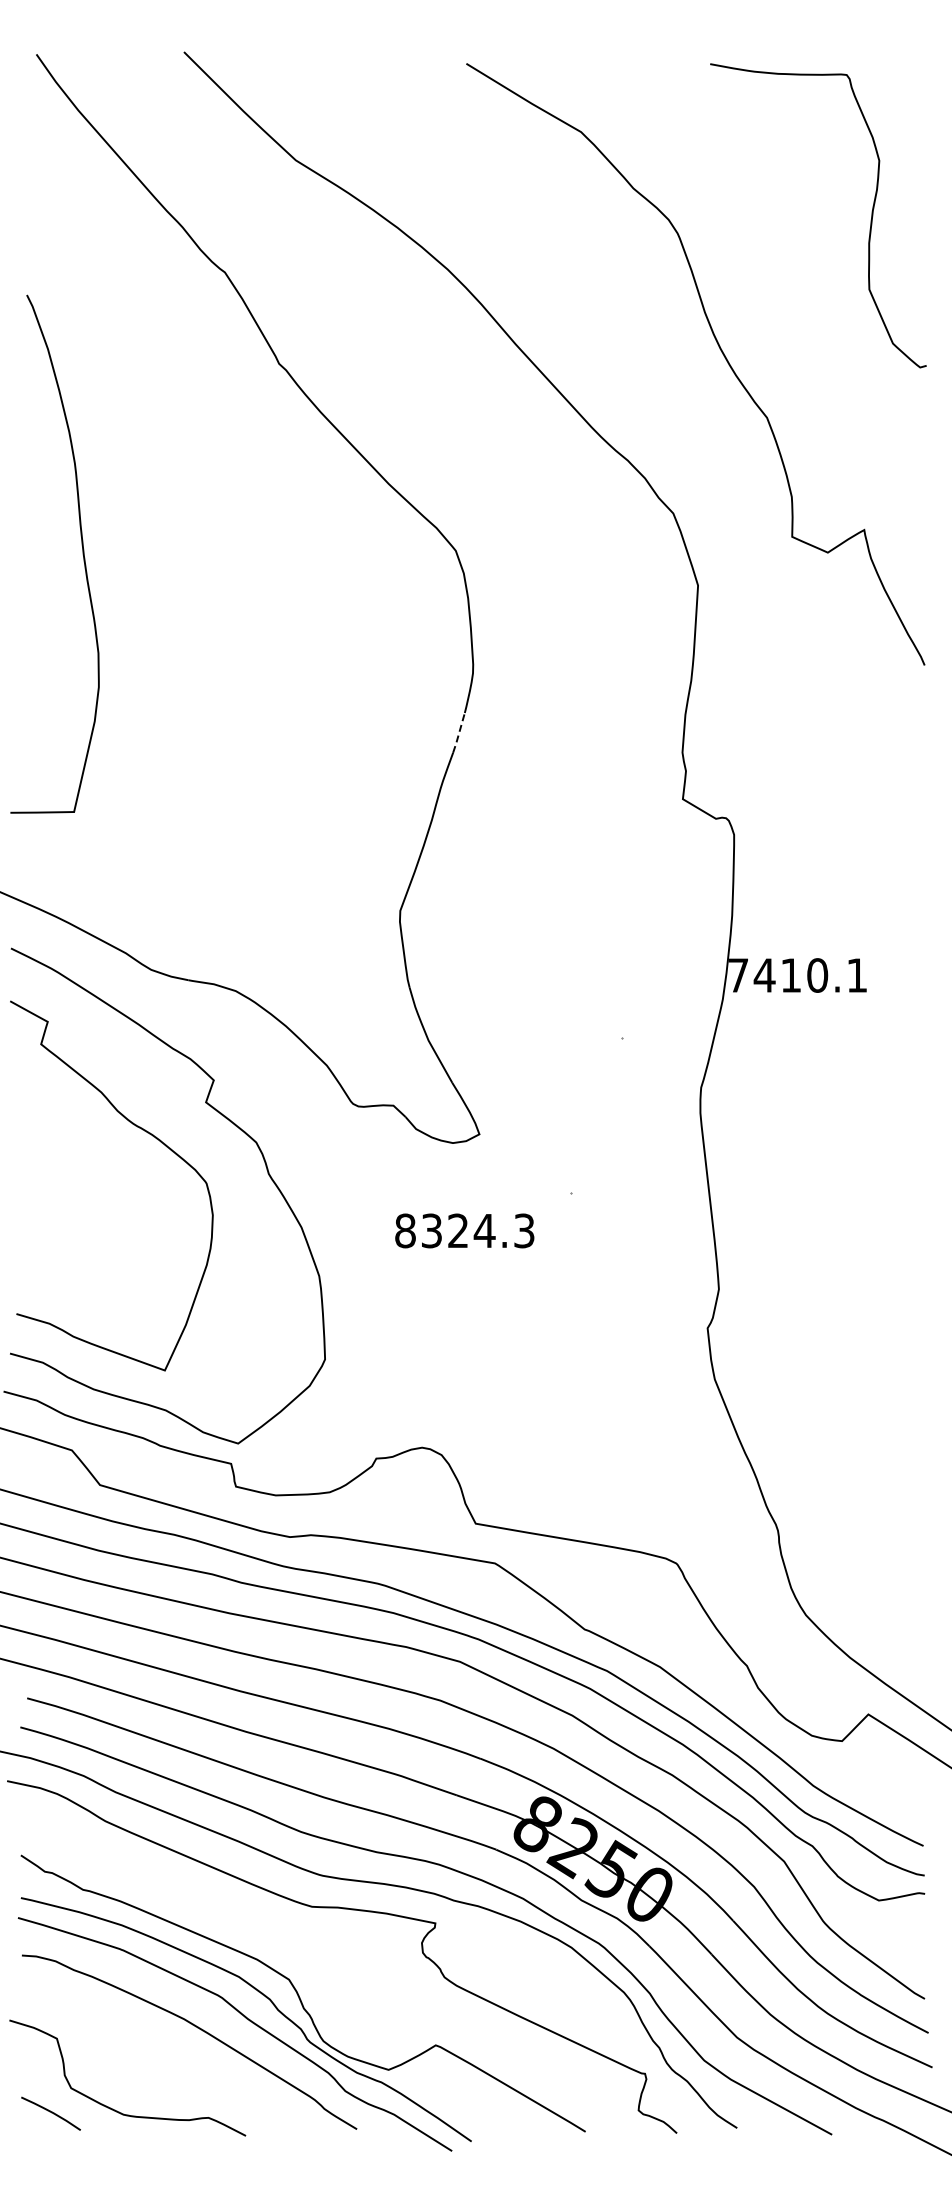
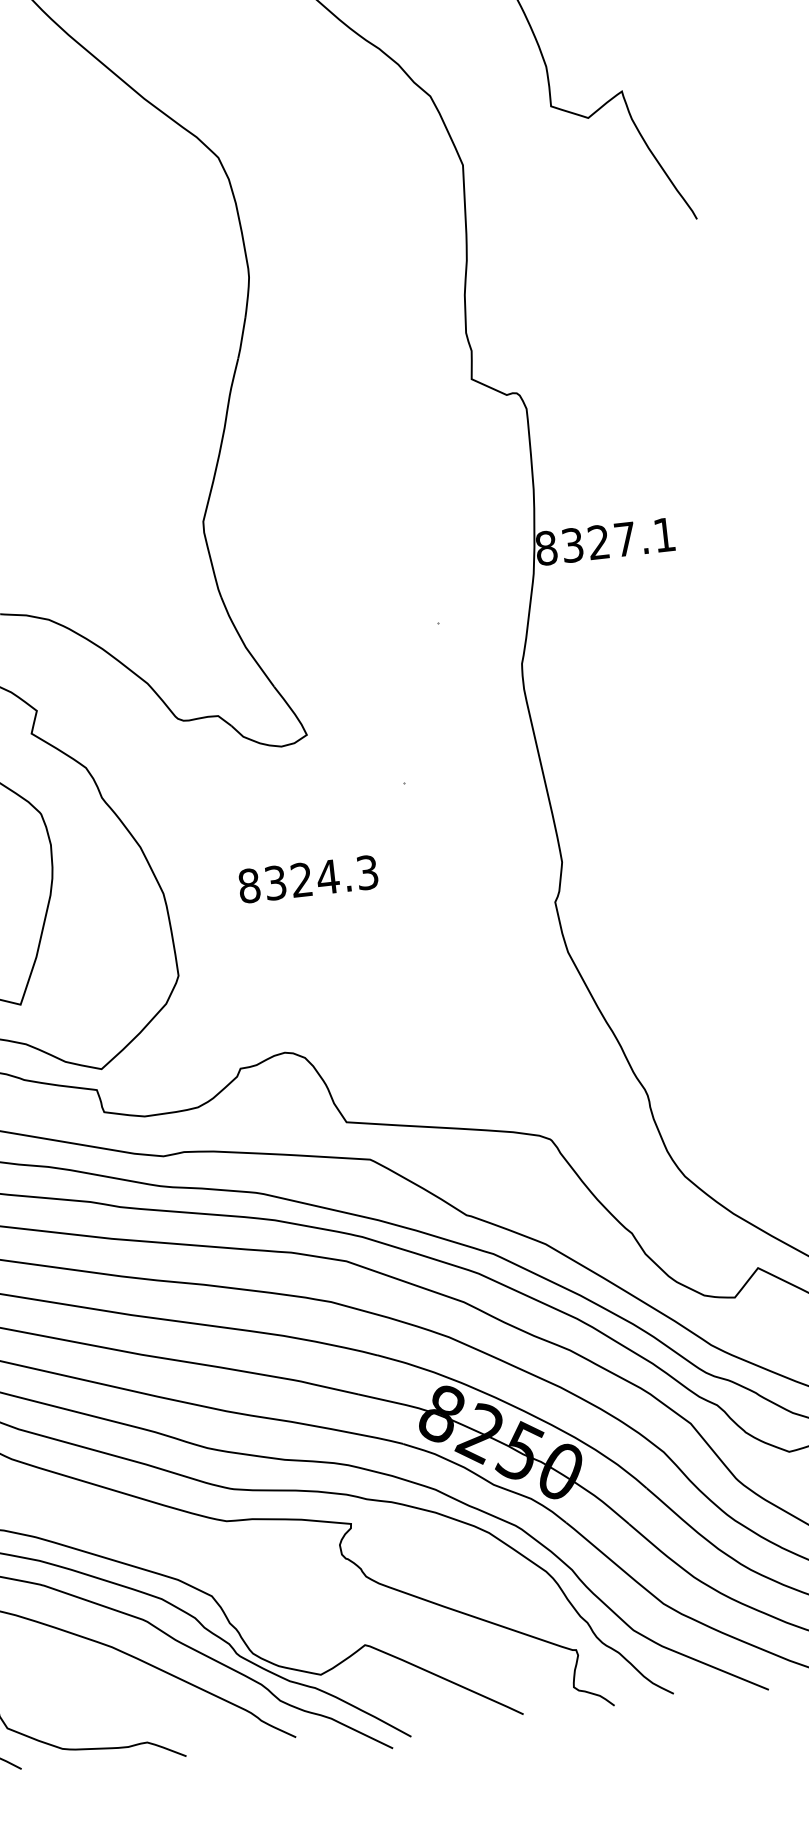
line: (459, 732) -> (242, 337), dashed -> solid
text: (778, 975) -> (586, 543), 7410.1 -> 8327.1
text: (464, 1230) -> (307, 878), moved

